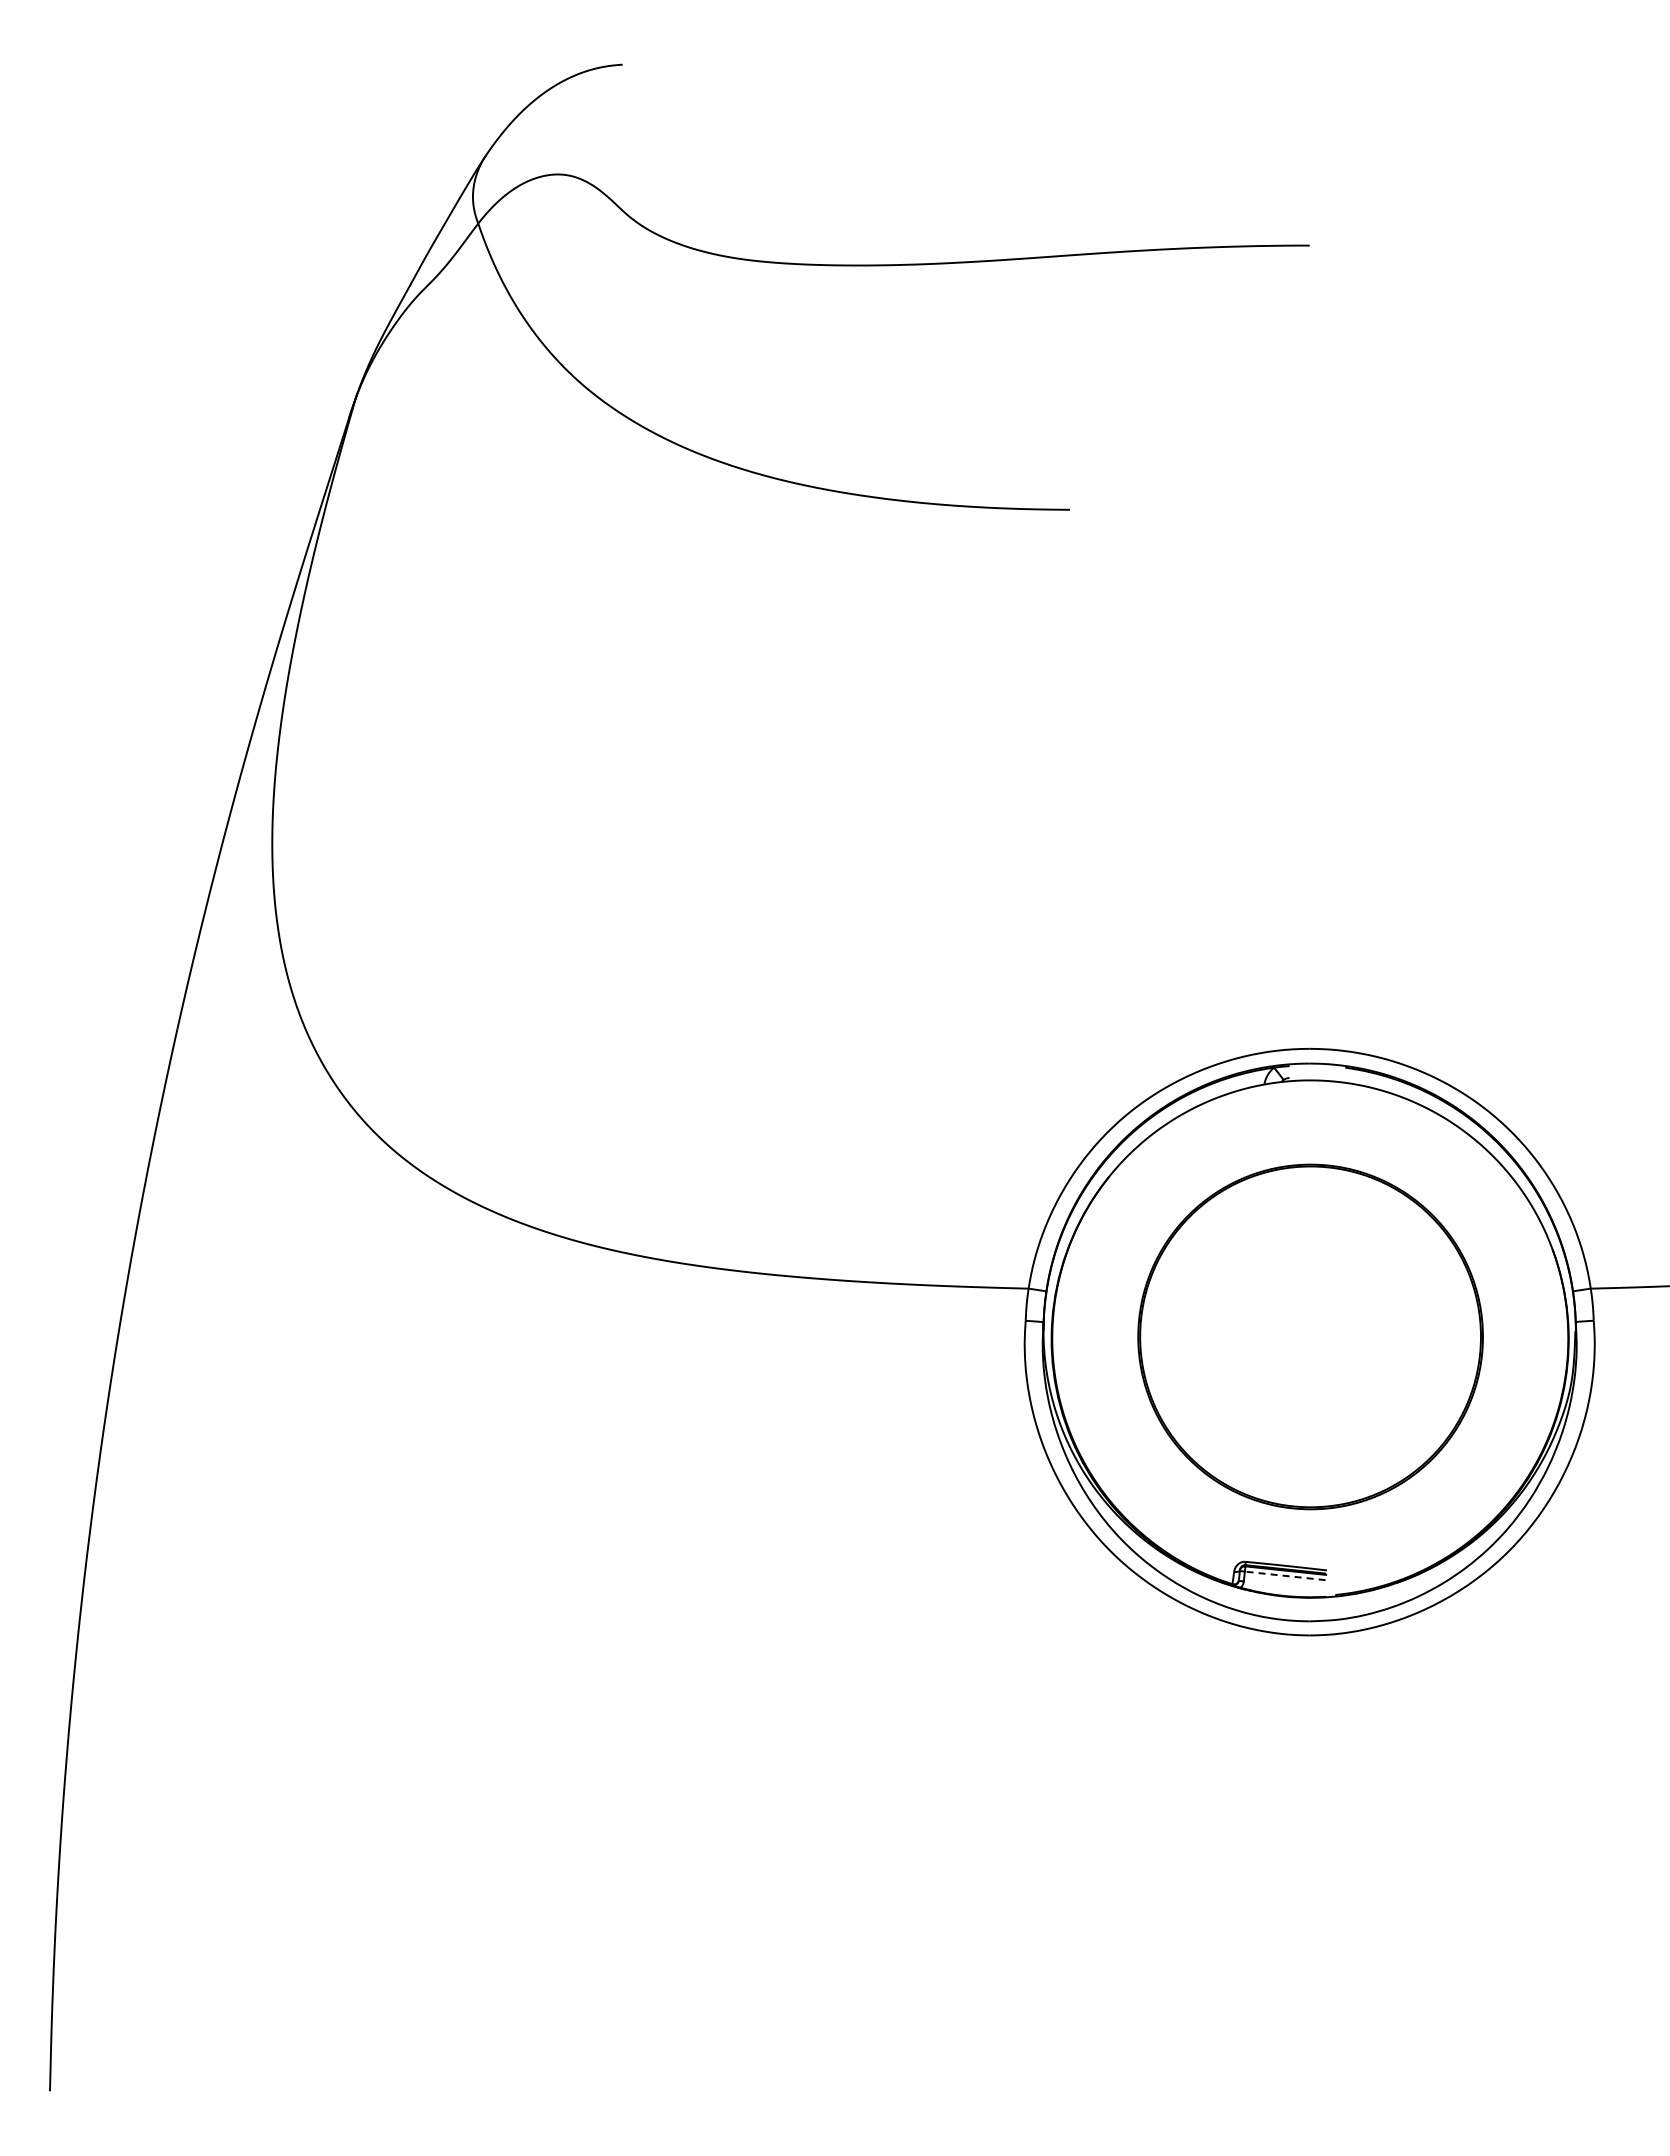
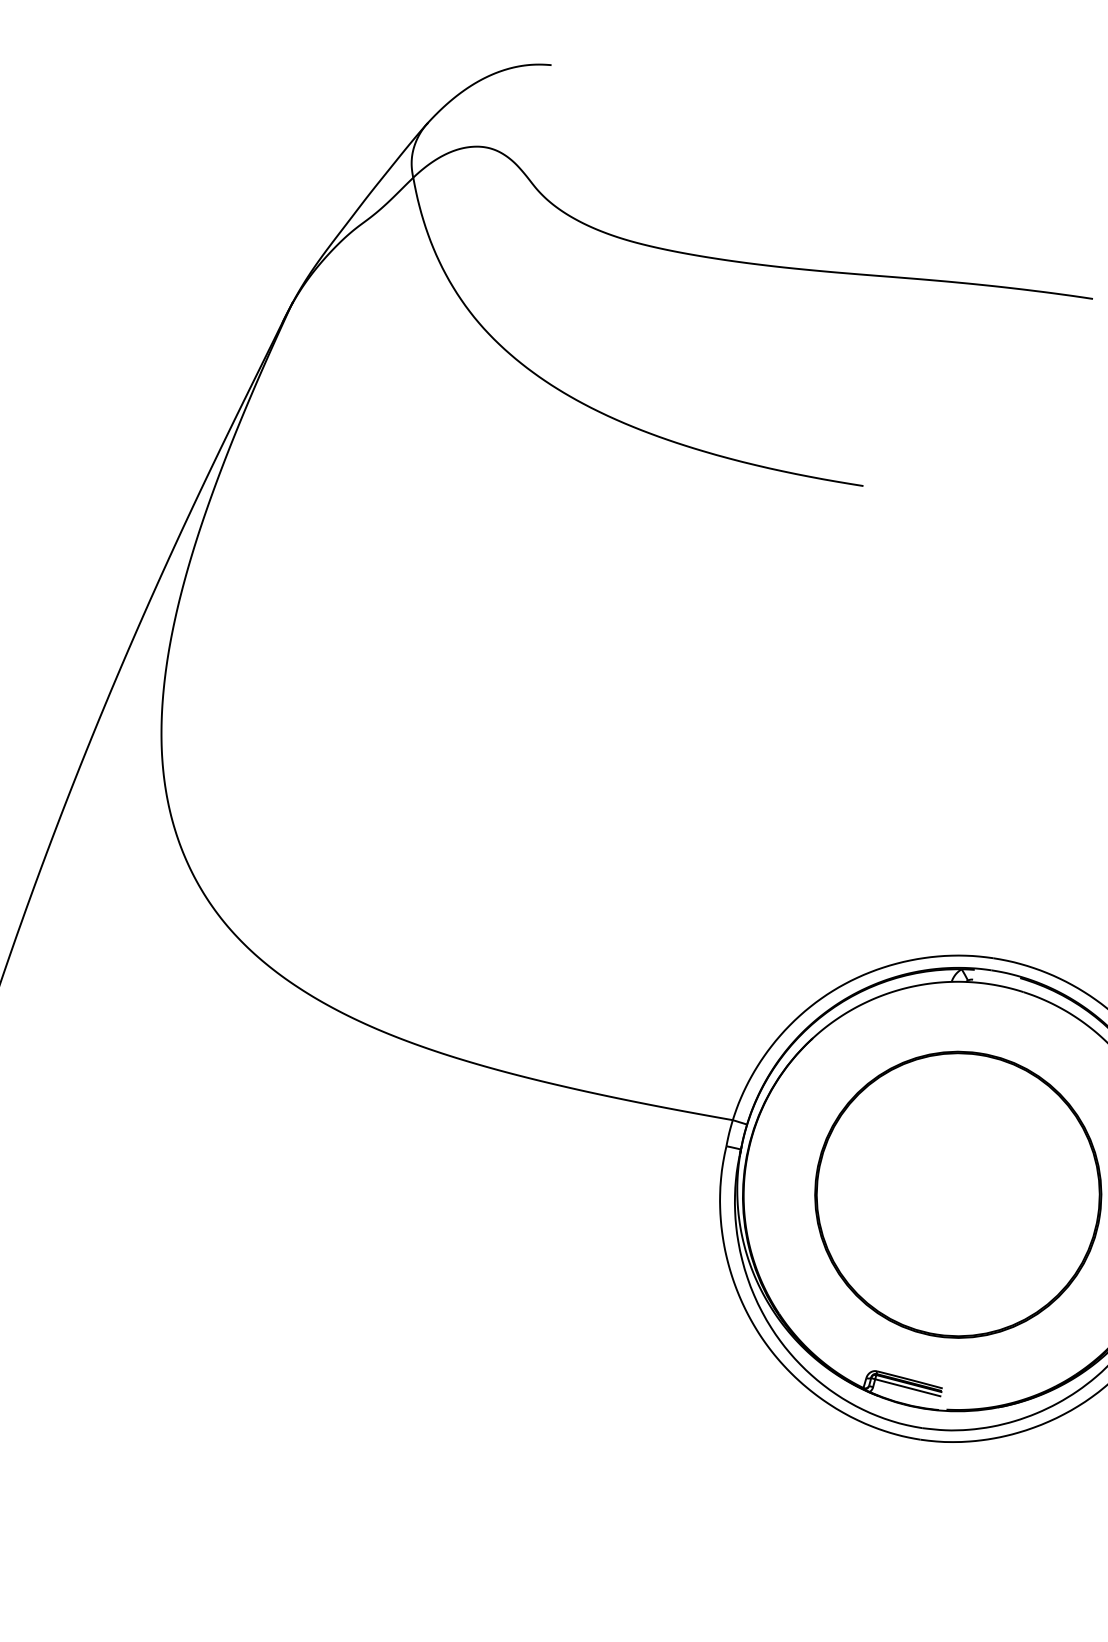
line: (1285, 1575) -> (908, 1387), dashed -> solid

